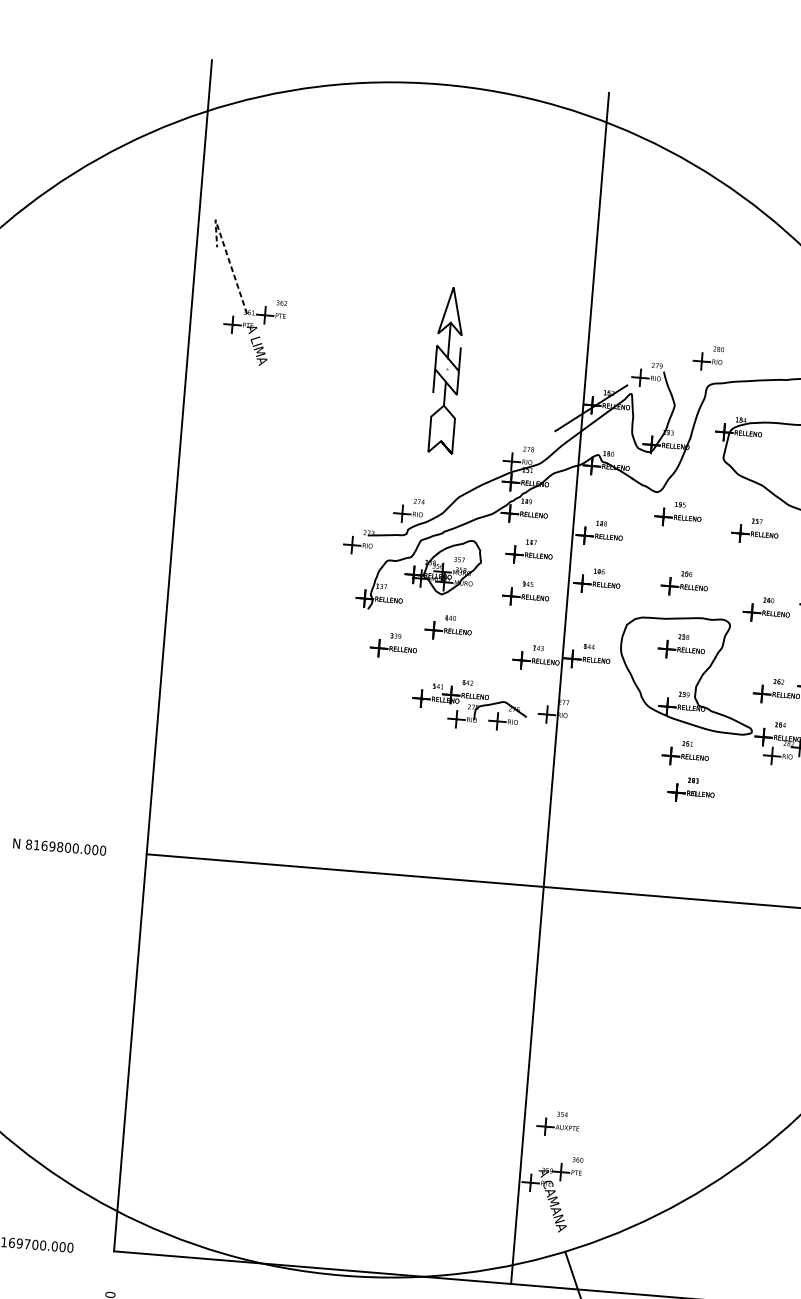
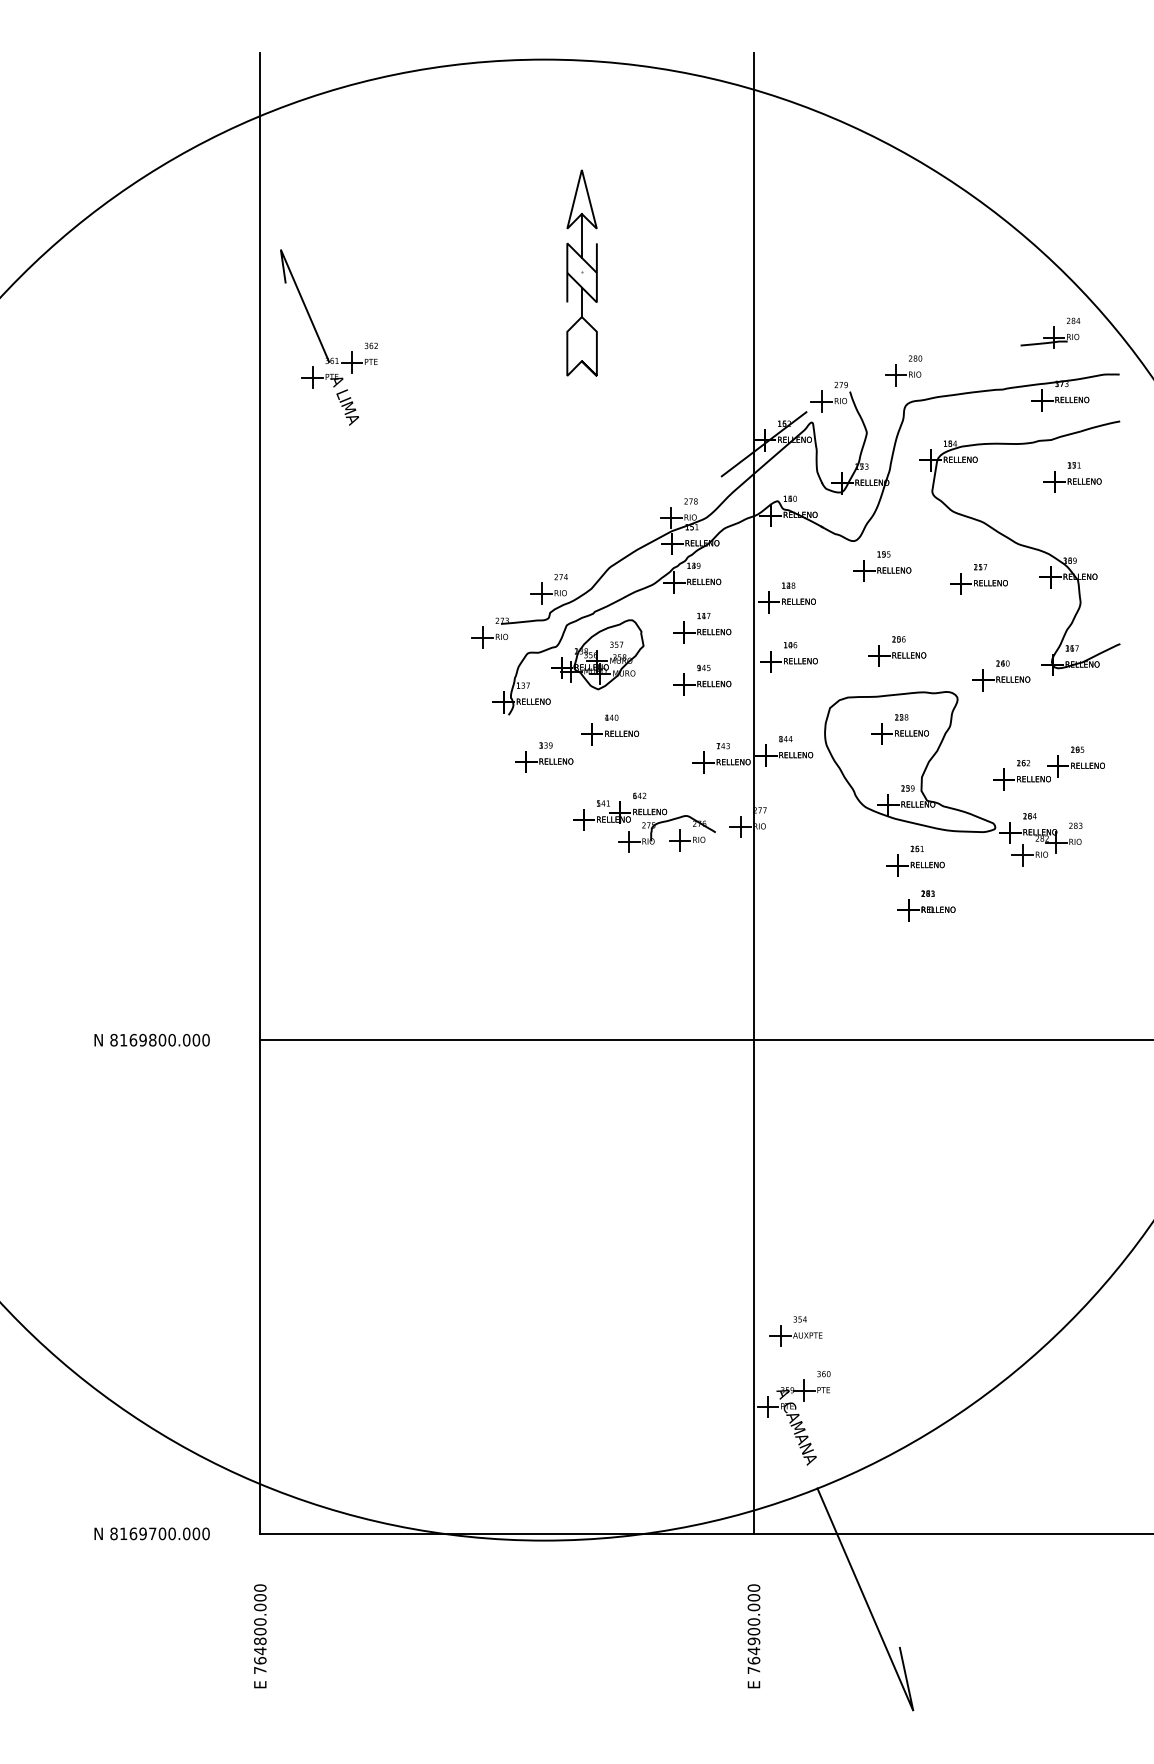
line: (227, 253) -> (298, 289), dashed -> solid
part: (446, 369) -> (581, 272), moved

